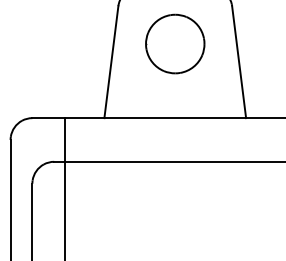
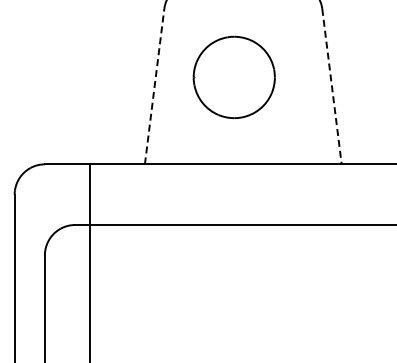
part: (174, 43) -> (233, 76), moved
line: (111, 62) -> (154, 86), solid -> dashed
line: (239, 62) -> (332, 87), solid -> dashed

